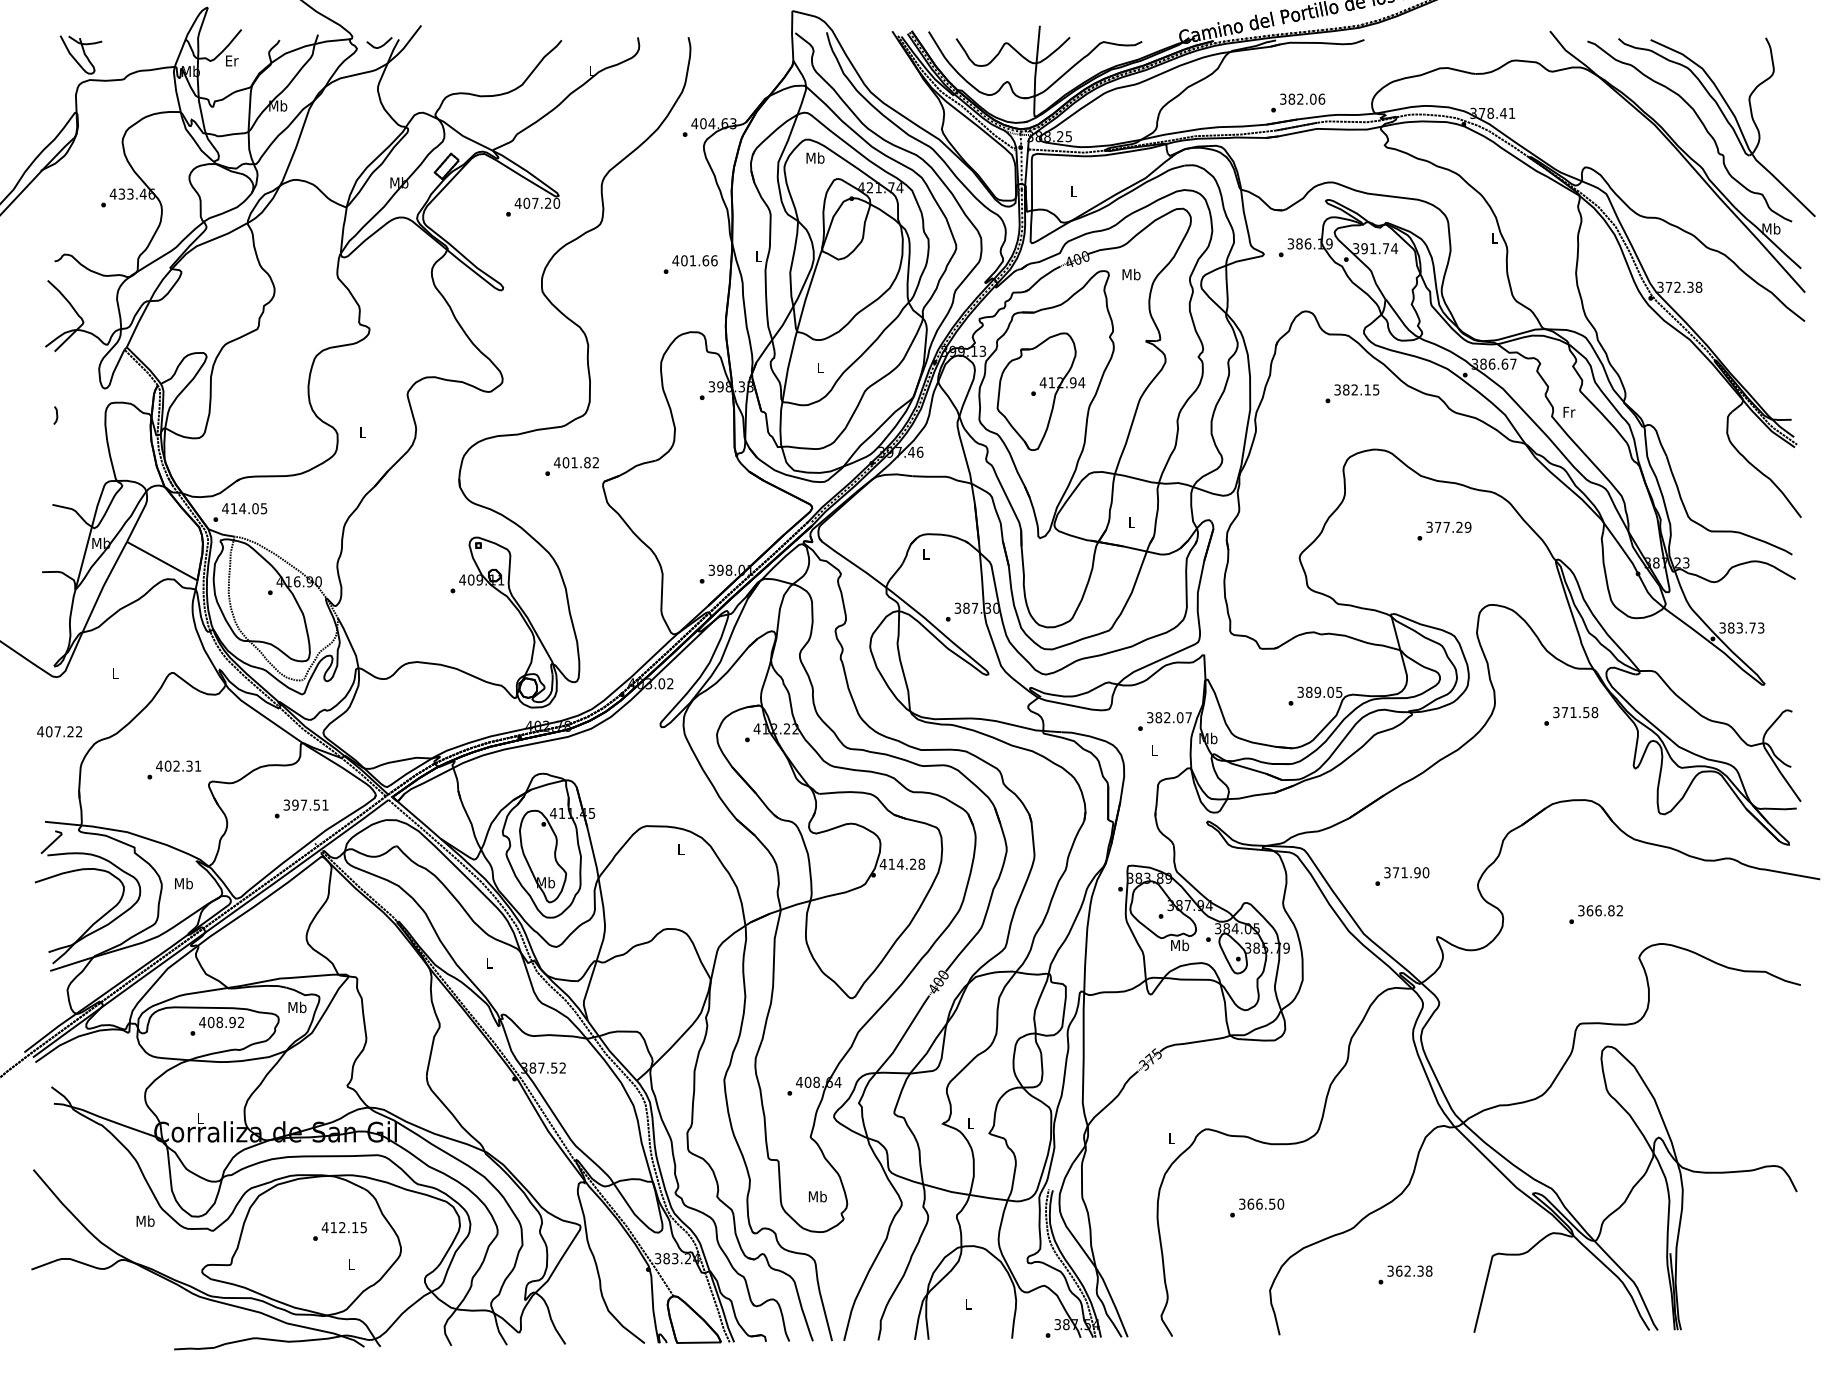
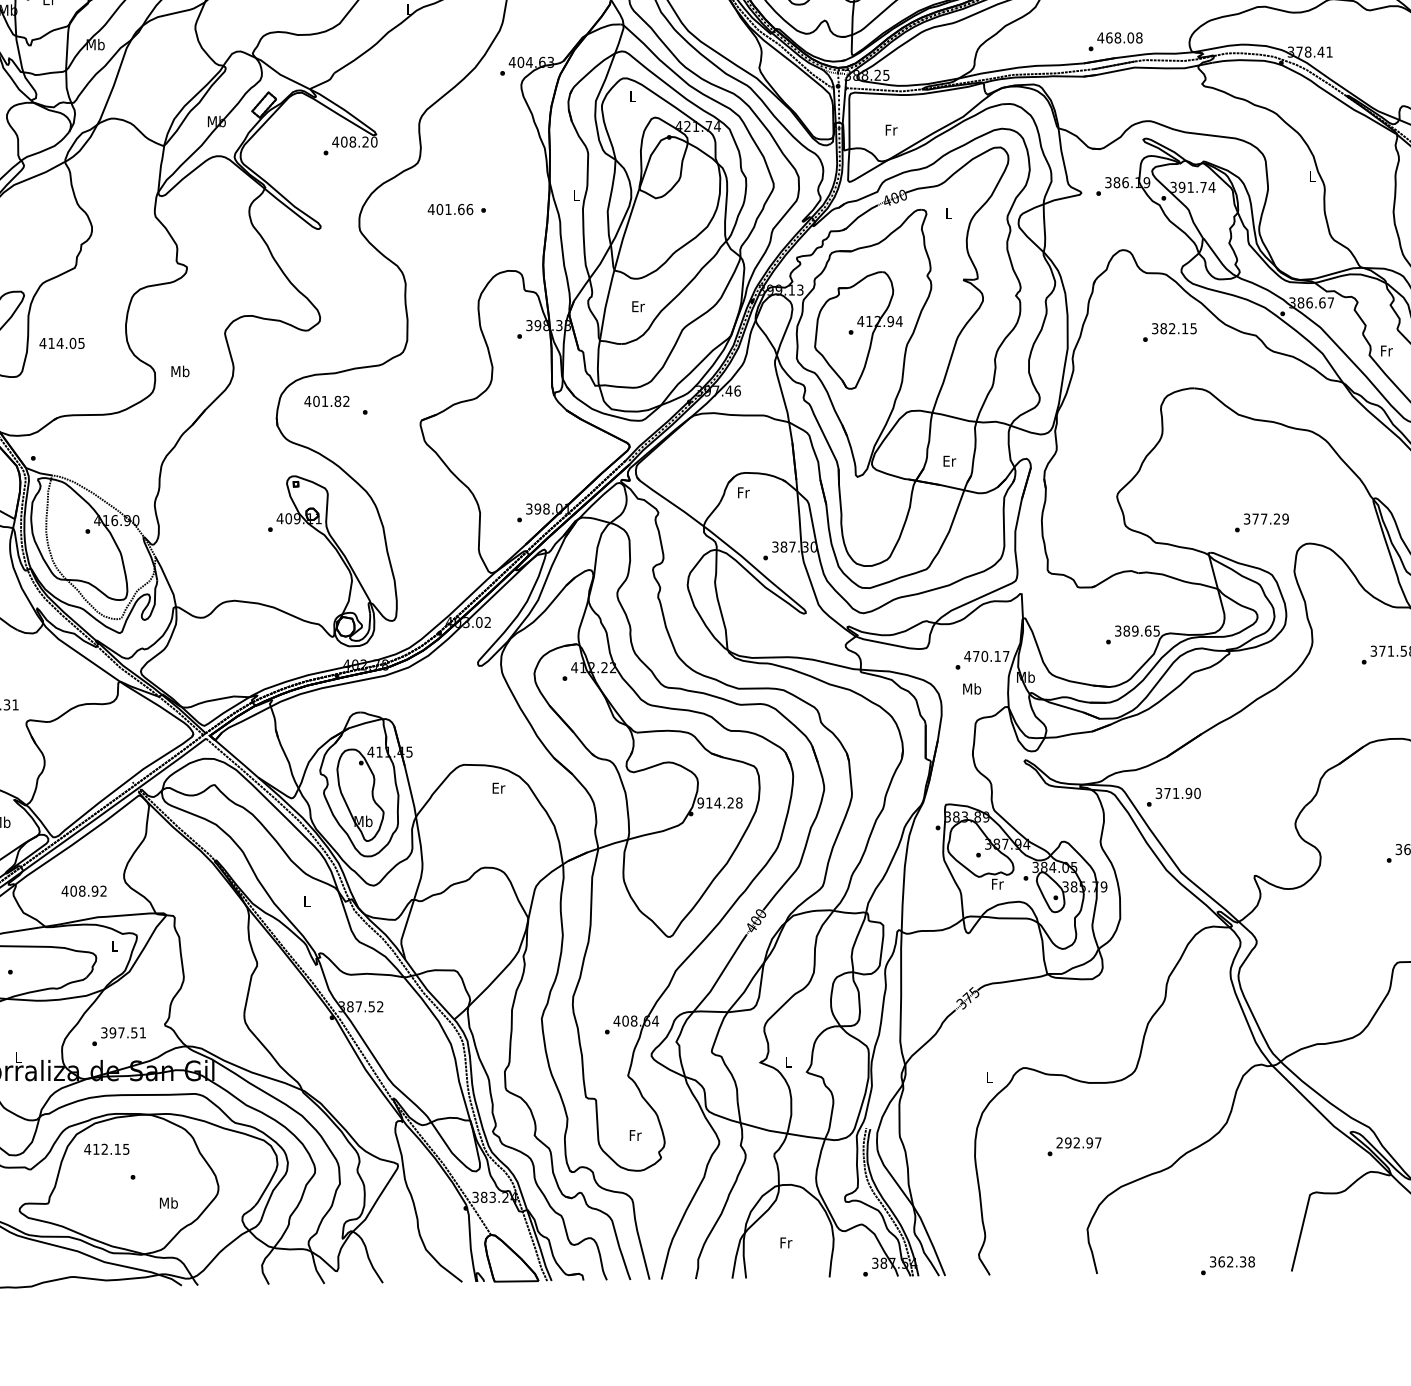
text: (1302, 98) -> (1119, 37), 382.06 -> 468.08
text: (815, 157) -> (632, 96), Mb -> L
text: (1074, 191) -> (891, 130), L -> Fr
text: (535, 202) -> (352, 141), 407.20 -> 408.20
text: (694, 260) -> (449, 209), moved
text: (1131, 274) -> (948, 213), Mb -> L
text: (820, 367) -> (637, 306), L -> Er
text: (362, 432) -> (179, 371), L -> Mb
text: (575, 462) -> (325, 401), moved
text: (244, 508) -> (61, 343), moved
text: (1132, 522) -> (949, 461), L -> Er
text: (1444, 530) -> (1261, 522), moved
text: (926, 553) -> (743, 492), L -> Fr
text: (1330, 691) -> (1147, 630), 389.05 -> 389.65
text: (1164, 717) -> (981, 656), 382.07 -> 470.17
text: (1154, 749) -> (971, 688), L -> Mb
text: (301, 808) -> (118, 1036), moved
text: (681, 849) -> (498, 788), L -> Er
text: (882, 863) -> (699, 802), 414.28 -> 914.28
text: (1402, 876) -> (1173, 797), moved
text: (1180, 945) -> (997, 884), Mb -> Fr
text: (297, 1007) -> (114, 946), Mb -> L
text: (221, 1022) -> (83, 891), moved
text: (817, 1196) -> (634, 1135), Mb -> Fr
text: (1261, 1203) -> (1078, 1142), 366.50 -> 292.97
text: (343, 1227) -> (105, 1149), moved
text: (351, 1264) -> (168, 1203), L -> Mb
text: (1405, 1274) -> (1227, 1265), moved
text: (968, 1303) -> (785, 1242), L -> Fr

